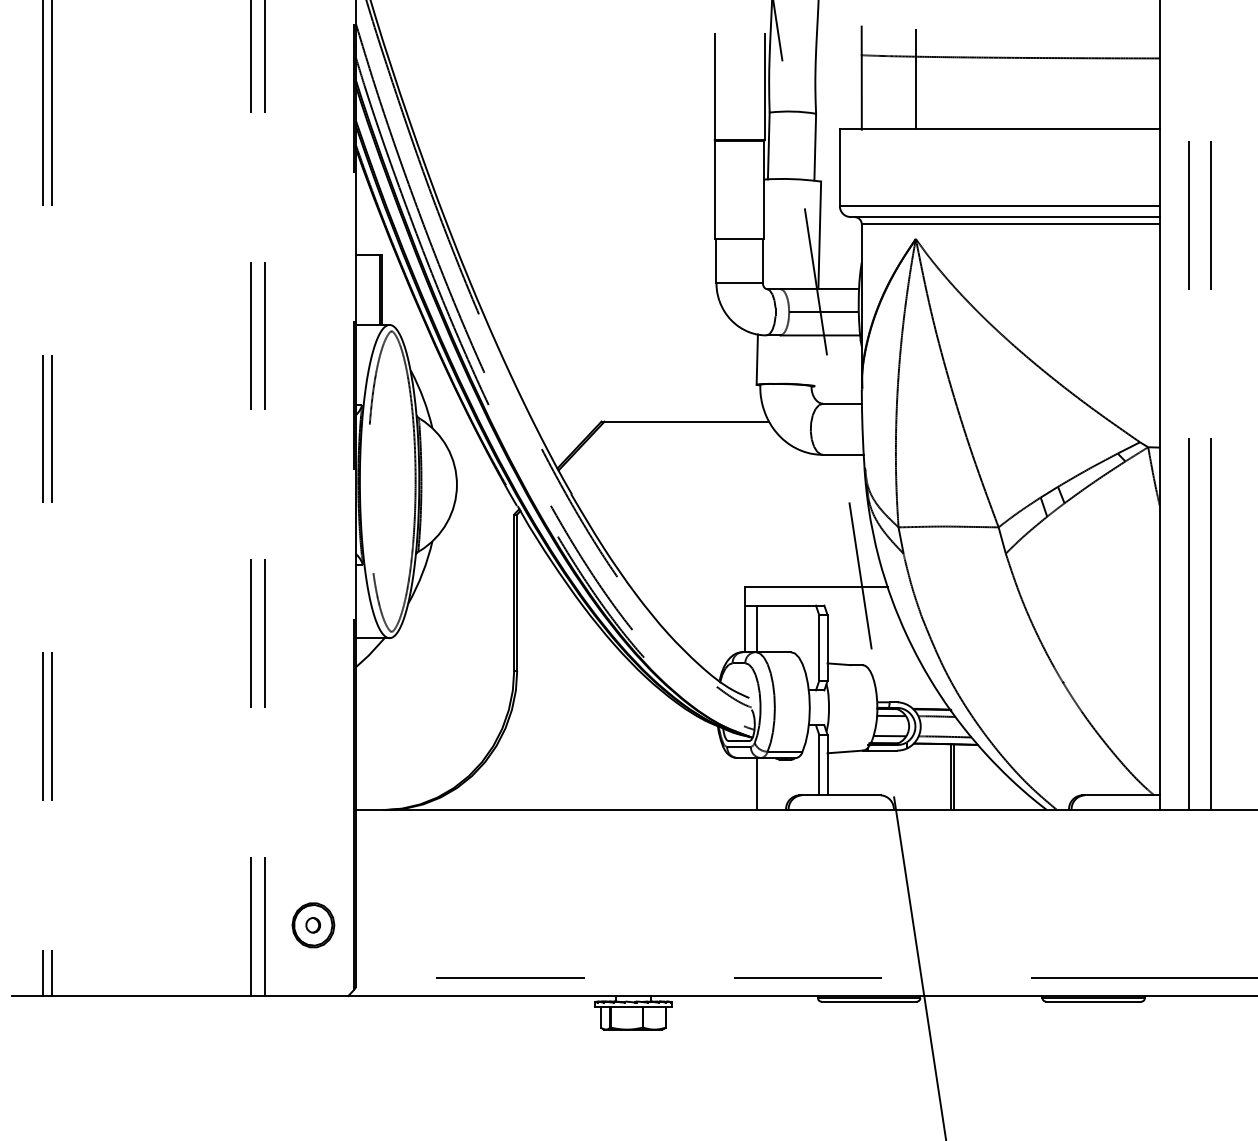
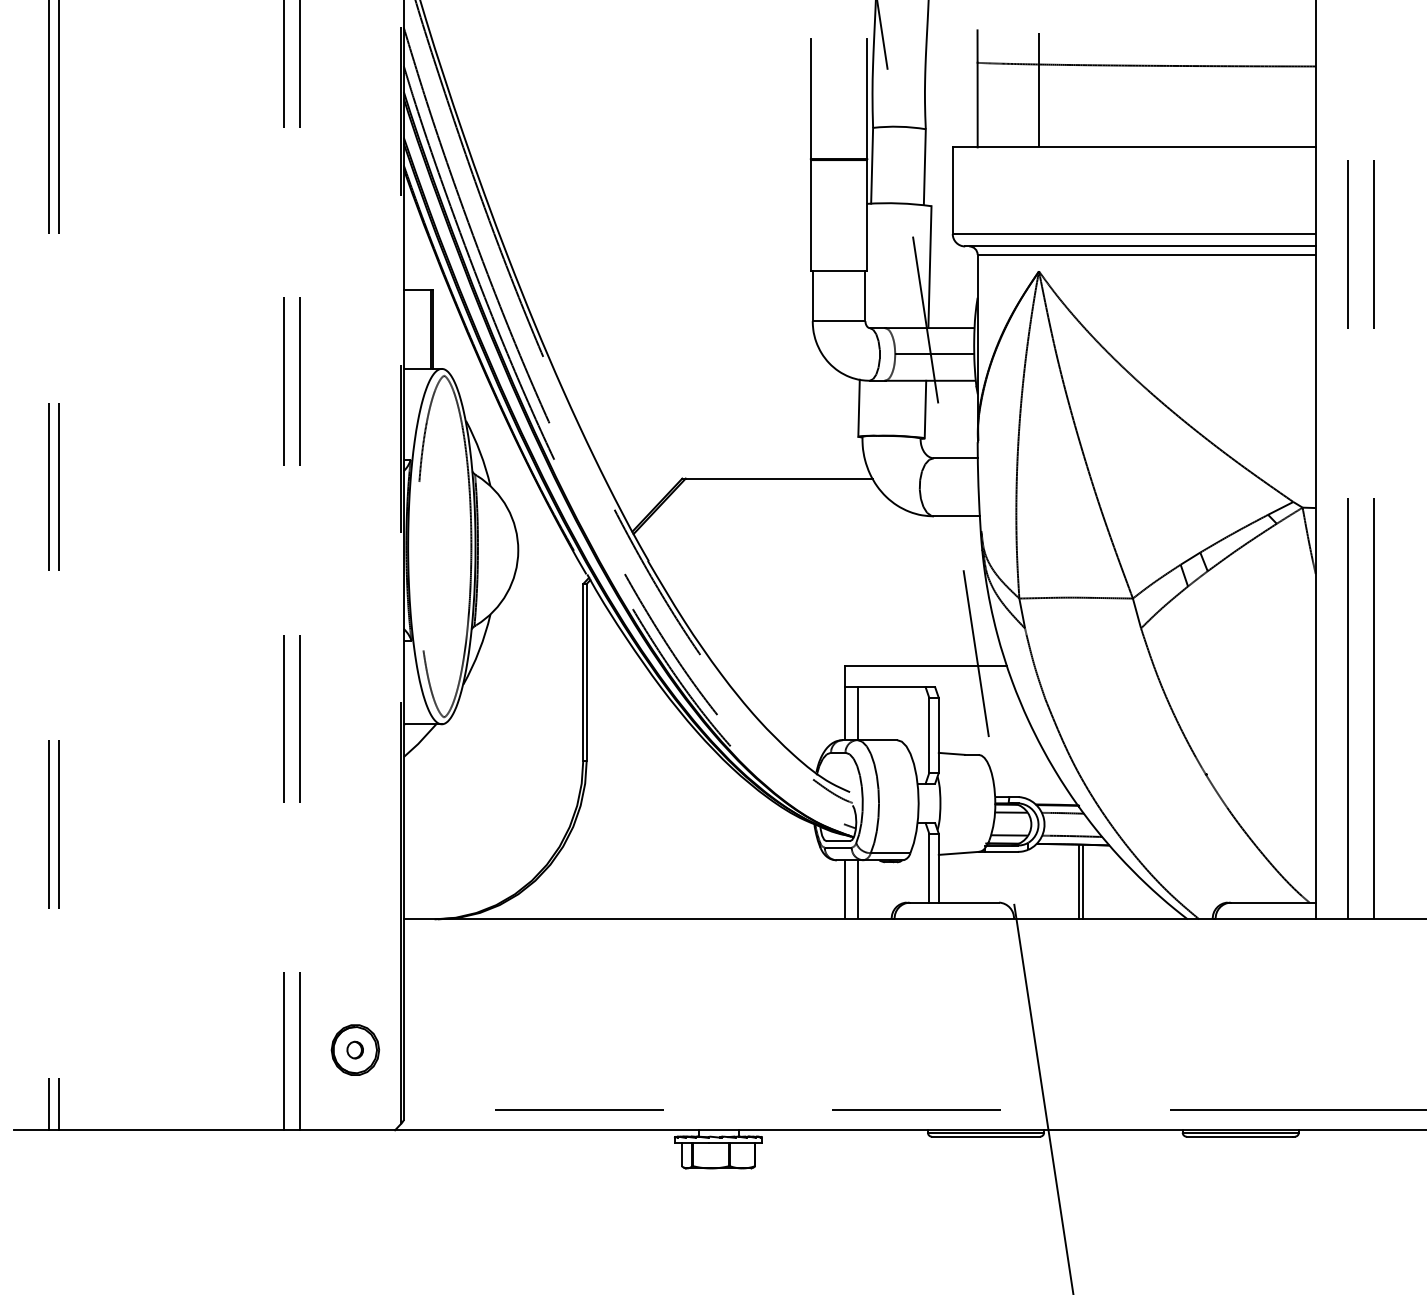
line: (815, 360) -> (925, 409), added
line: (745, 783) -> (845, 889), added

